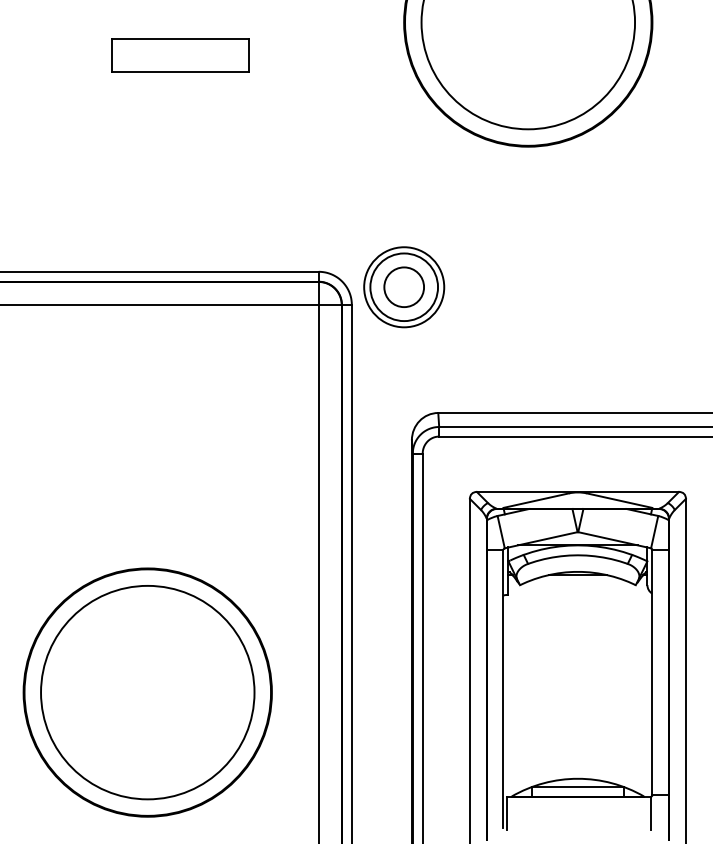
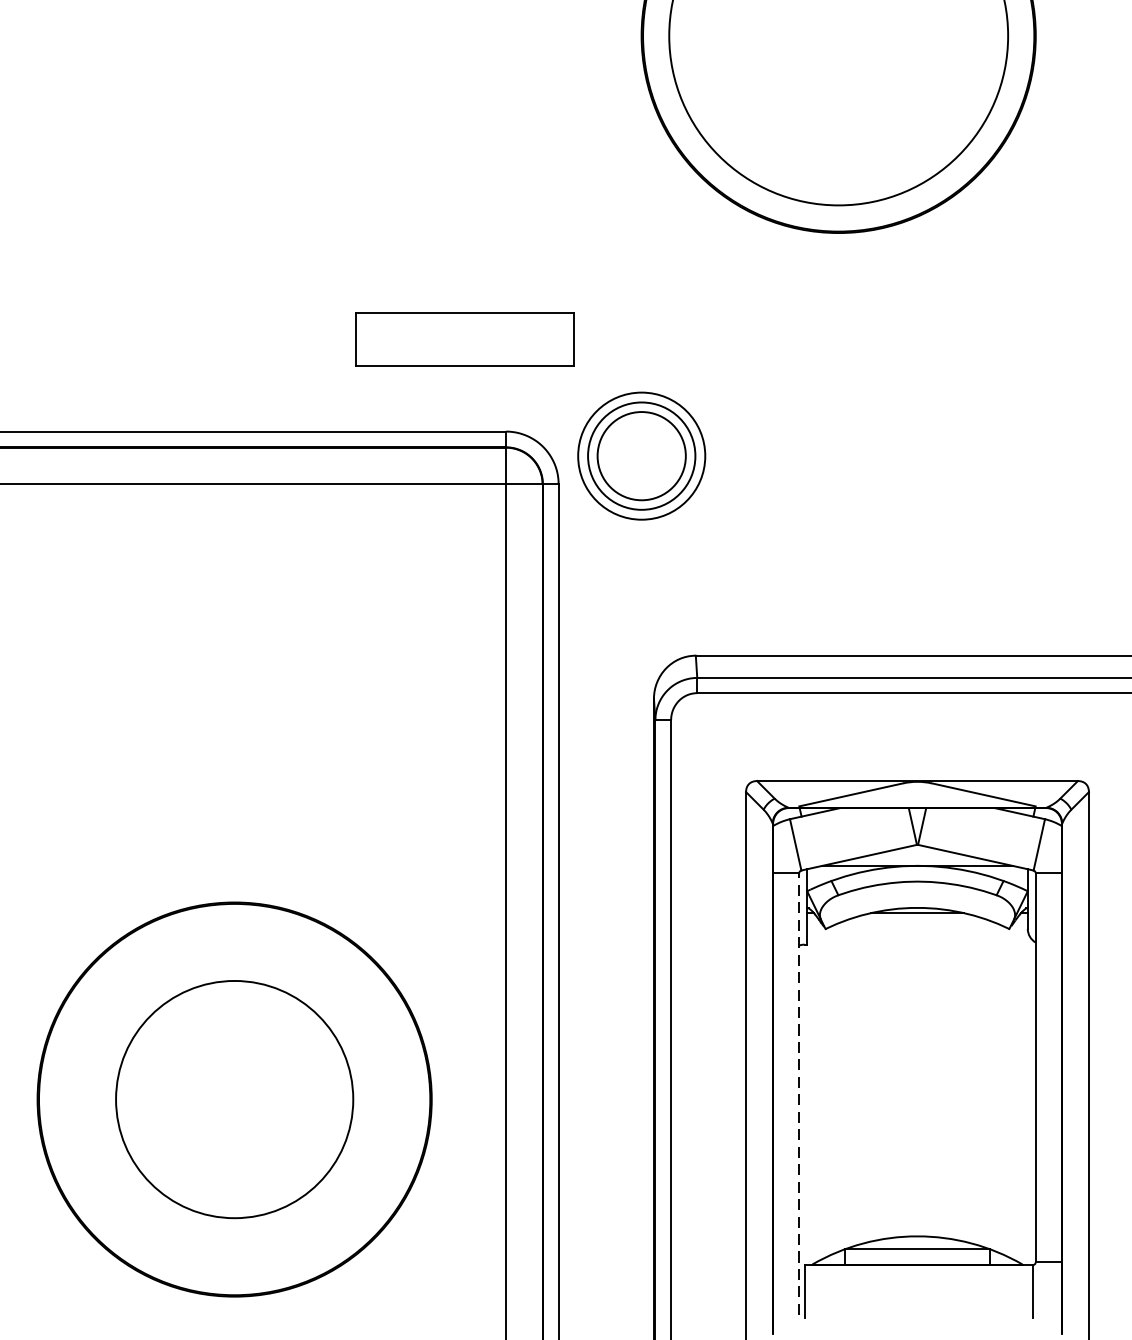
part: (180, 55) -> (464, 339), moved
circle: (404, 287) -> (642, 456), size x1.4
line: (503, 688) -> (799, 1093), solid -> dashed
circle: (147, 692) -> (234, 1099), size x0.7

